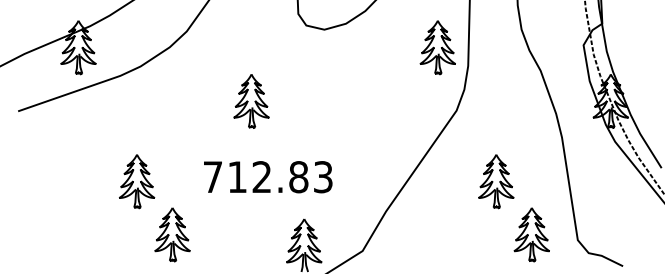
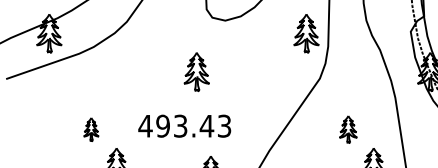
part: (251, 101) -> (196, 72), moved
text: (255, 177) -> (176, 126), 712.83 -> 493.43
part: (137, 181) -> (91, 129), size x0.6
part: (496, 181) -> (348, 129), size x0.7

